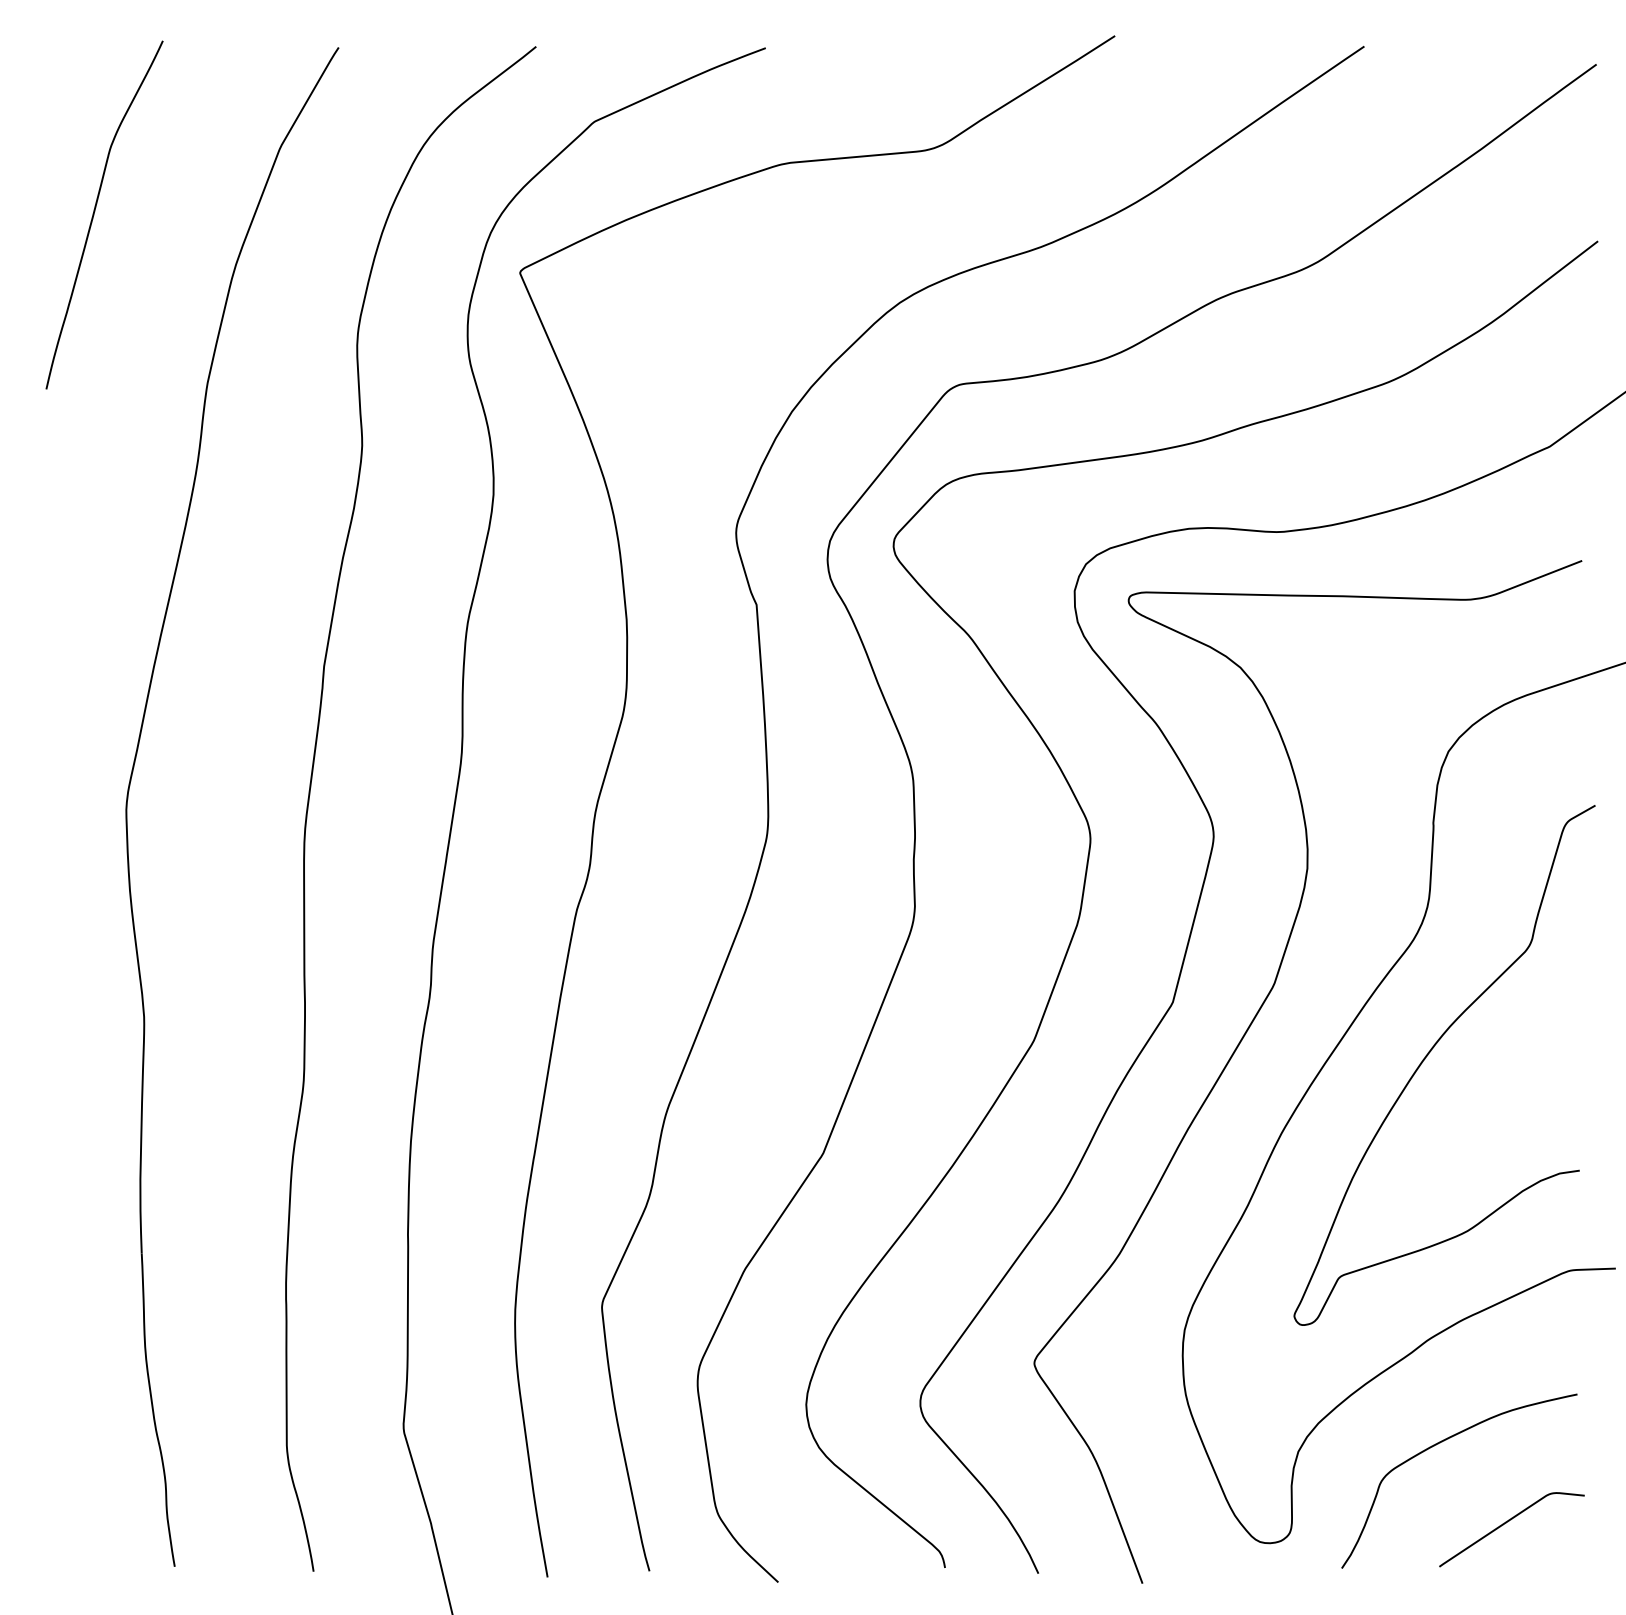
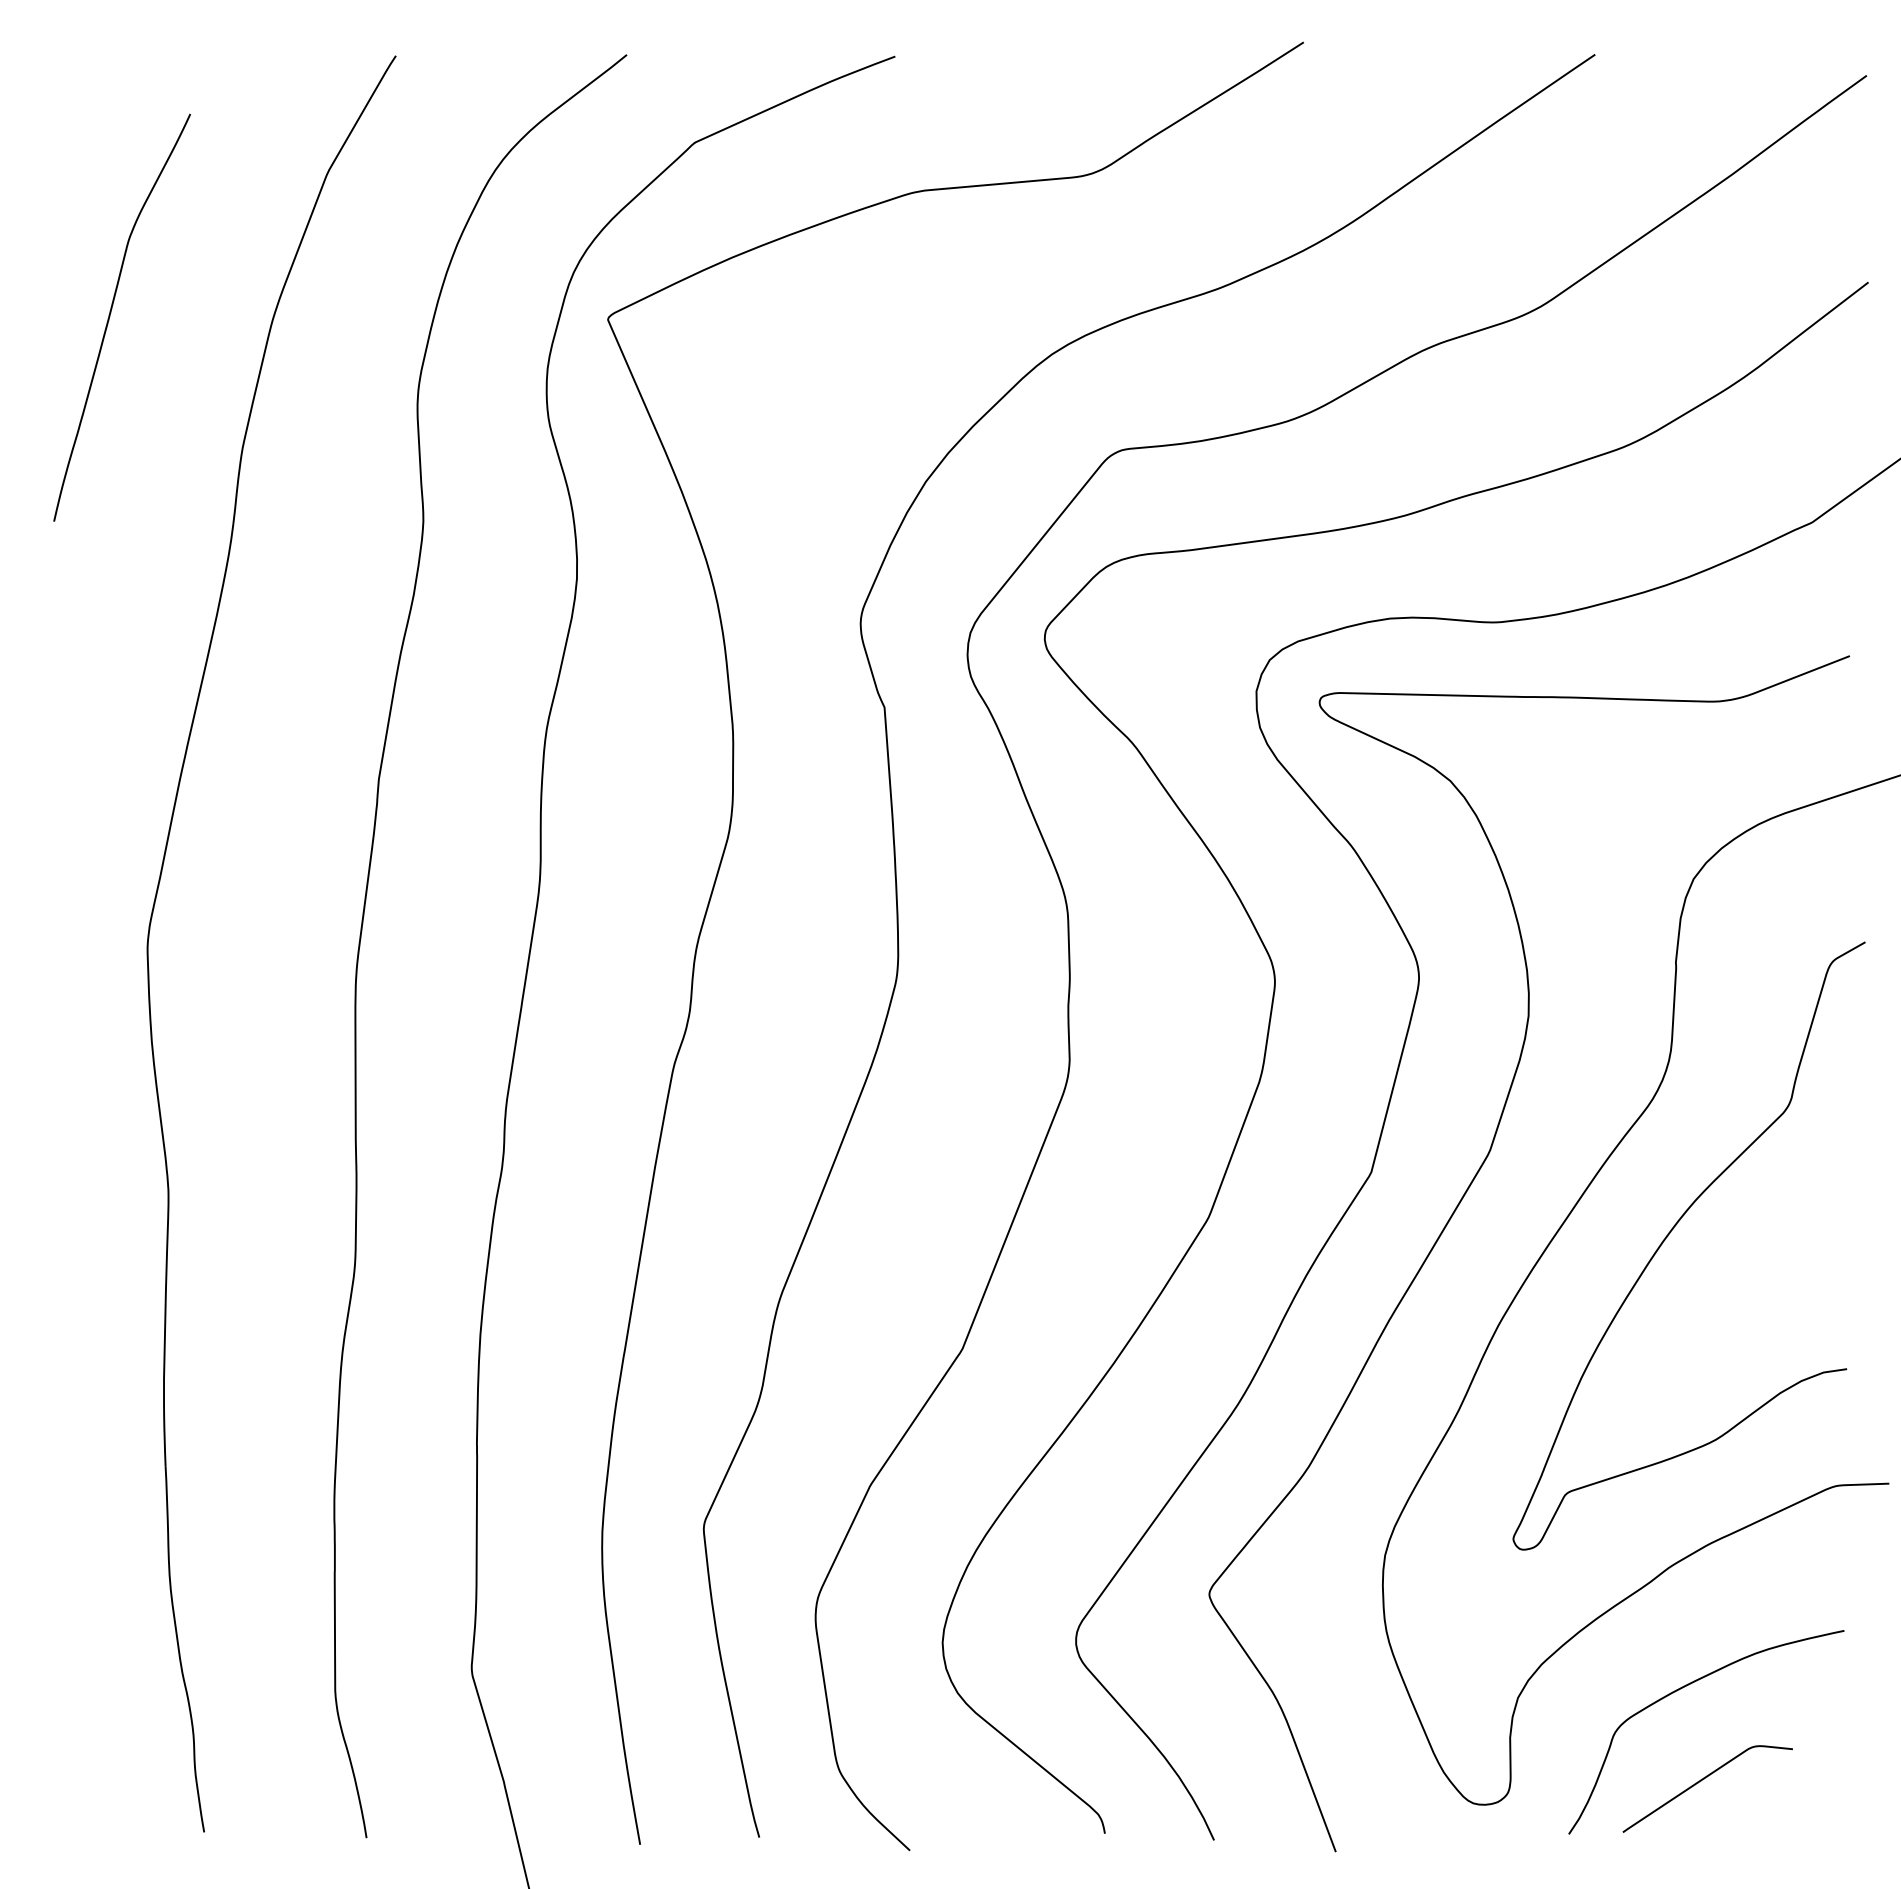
curve: (94, 213) -> (110, 316), moved
curve: (1506, 1523) -> (1701, 1781), moved

